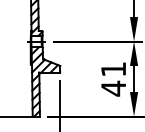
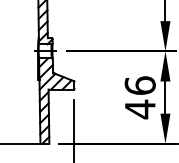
text: (113, 69) -> (139, 85), 41 -> 46

